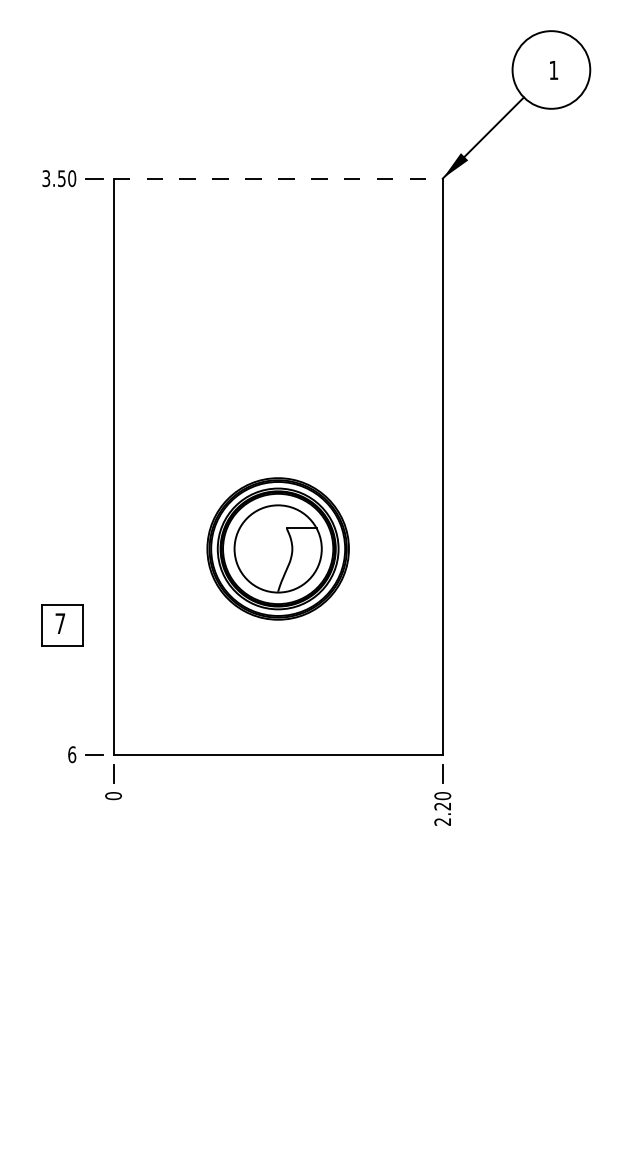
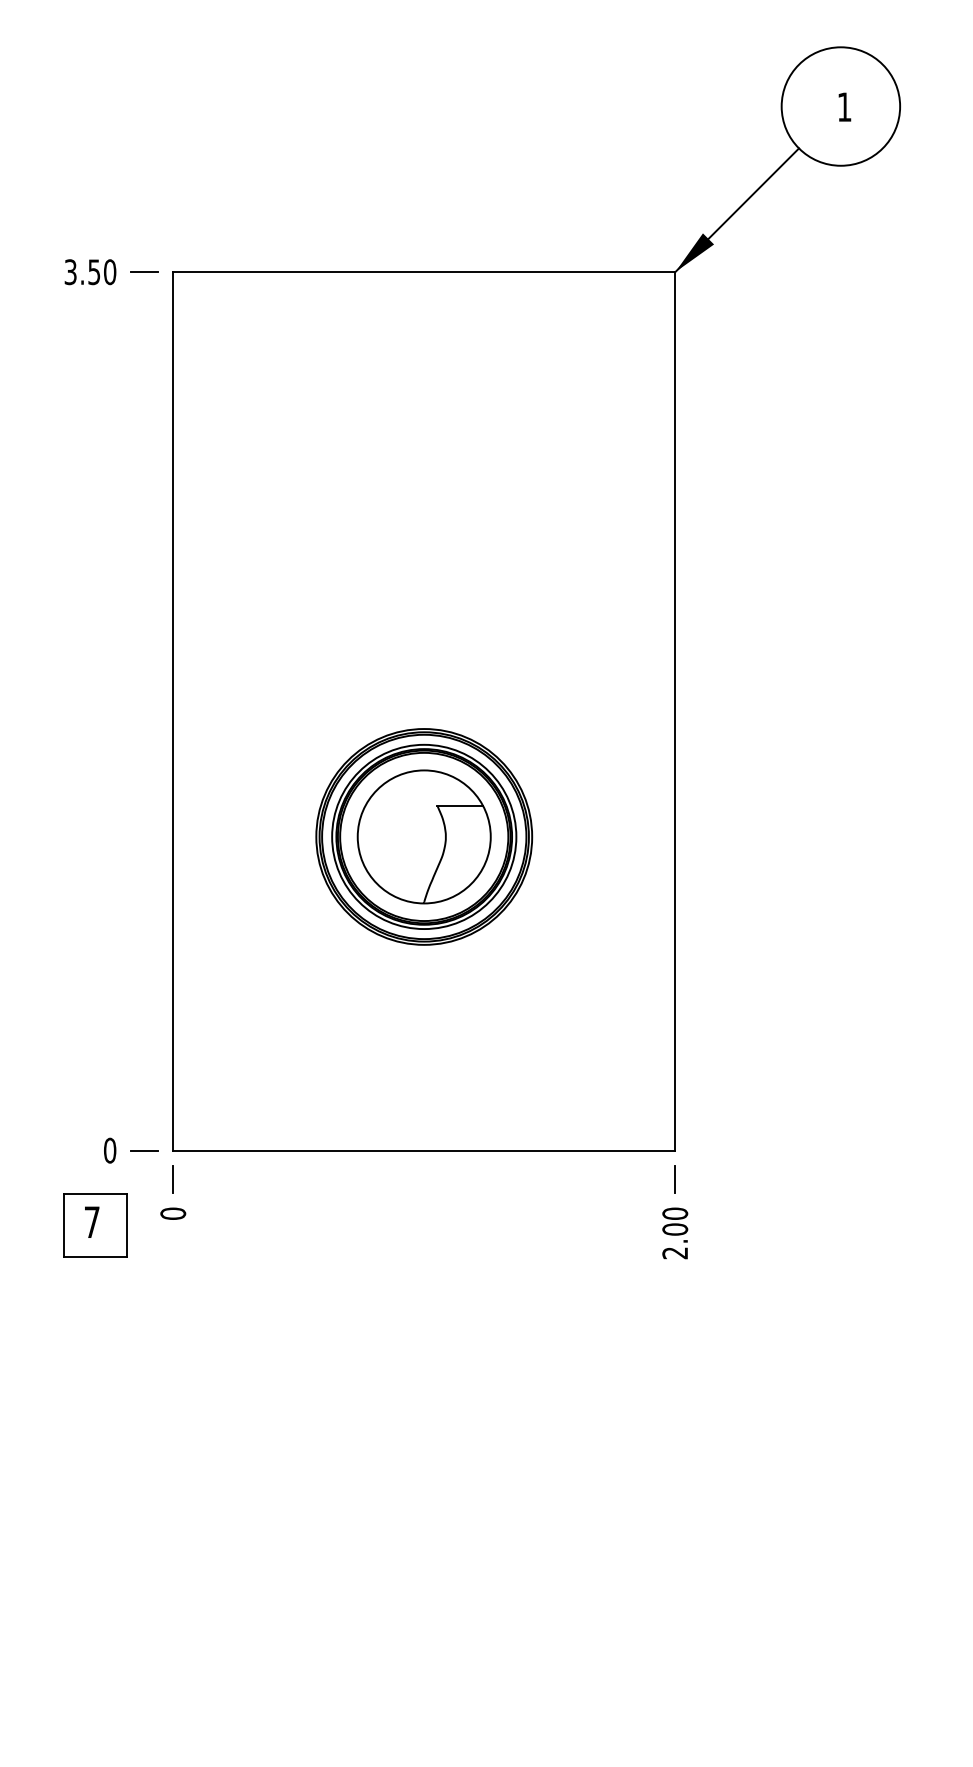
line: (278, 178) -> (424, 272), dashed -> solid
part: (62, 625) -> (95, 1225), moved
text: (72, 754) -> (110, 1150), 6 -> 0
text: (442, 806) -> (674, 1229), 2.20 -> 2.00

